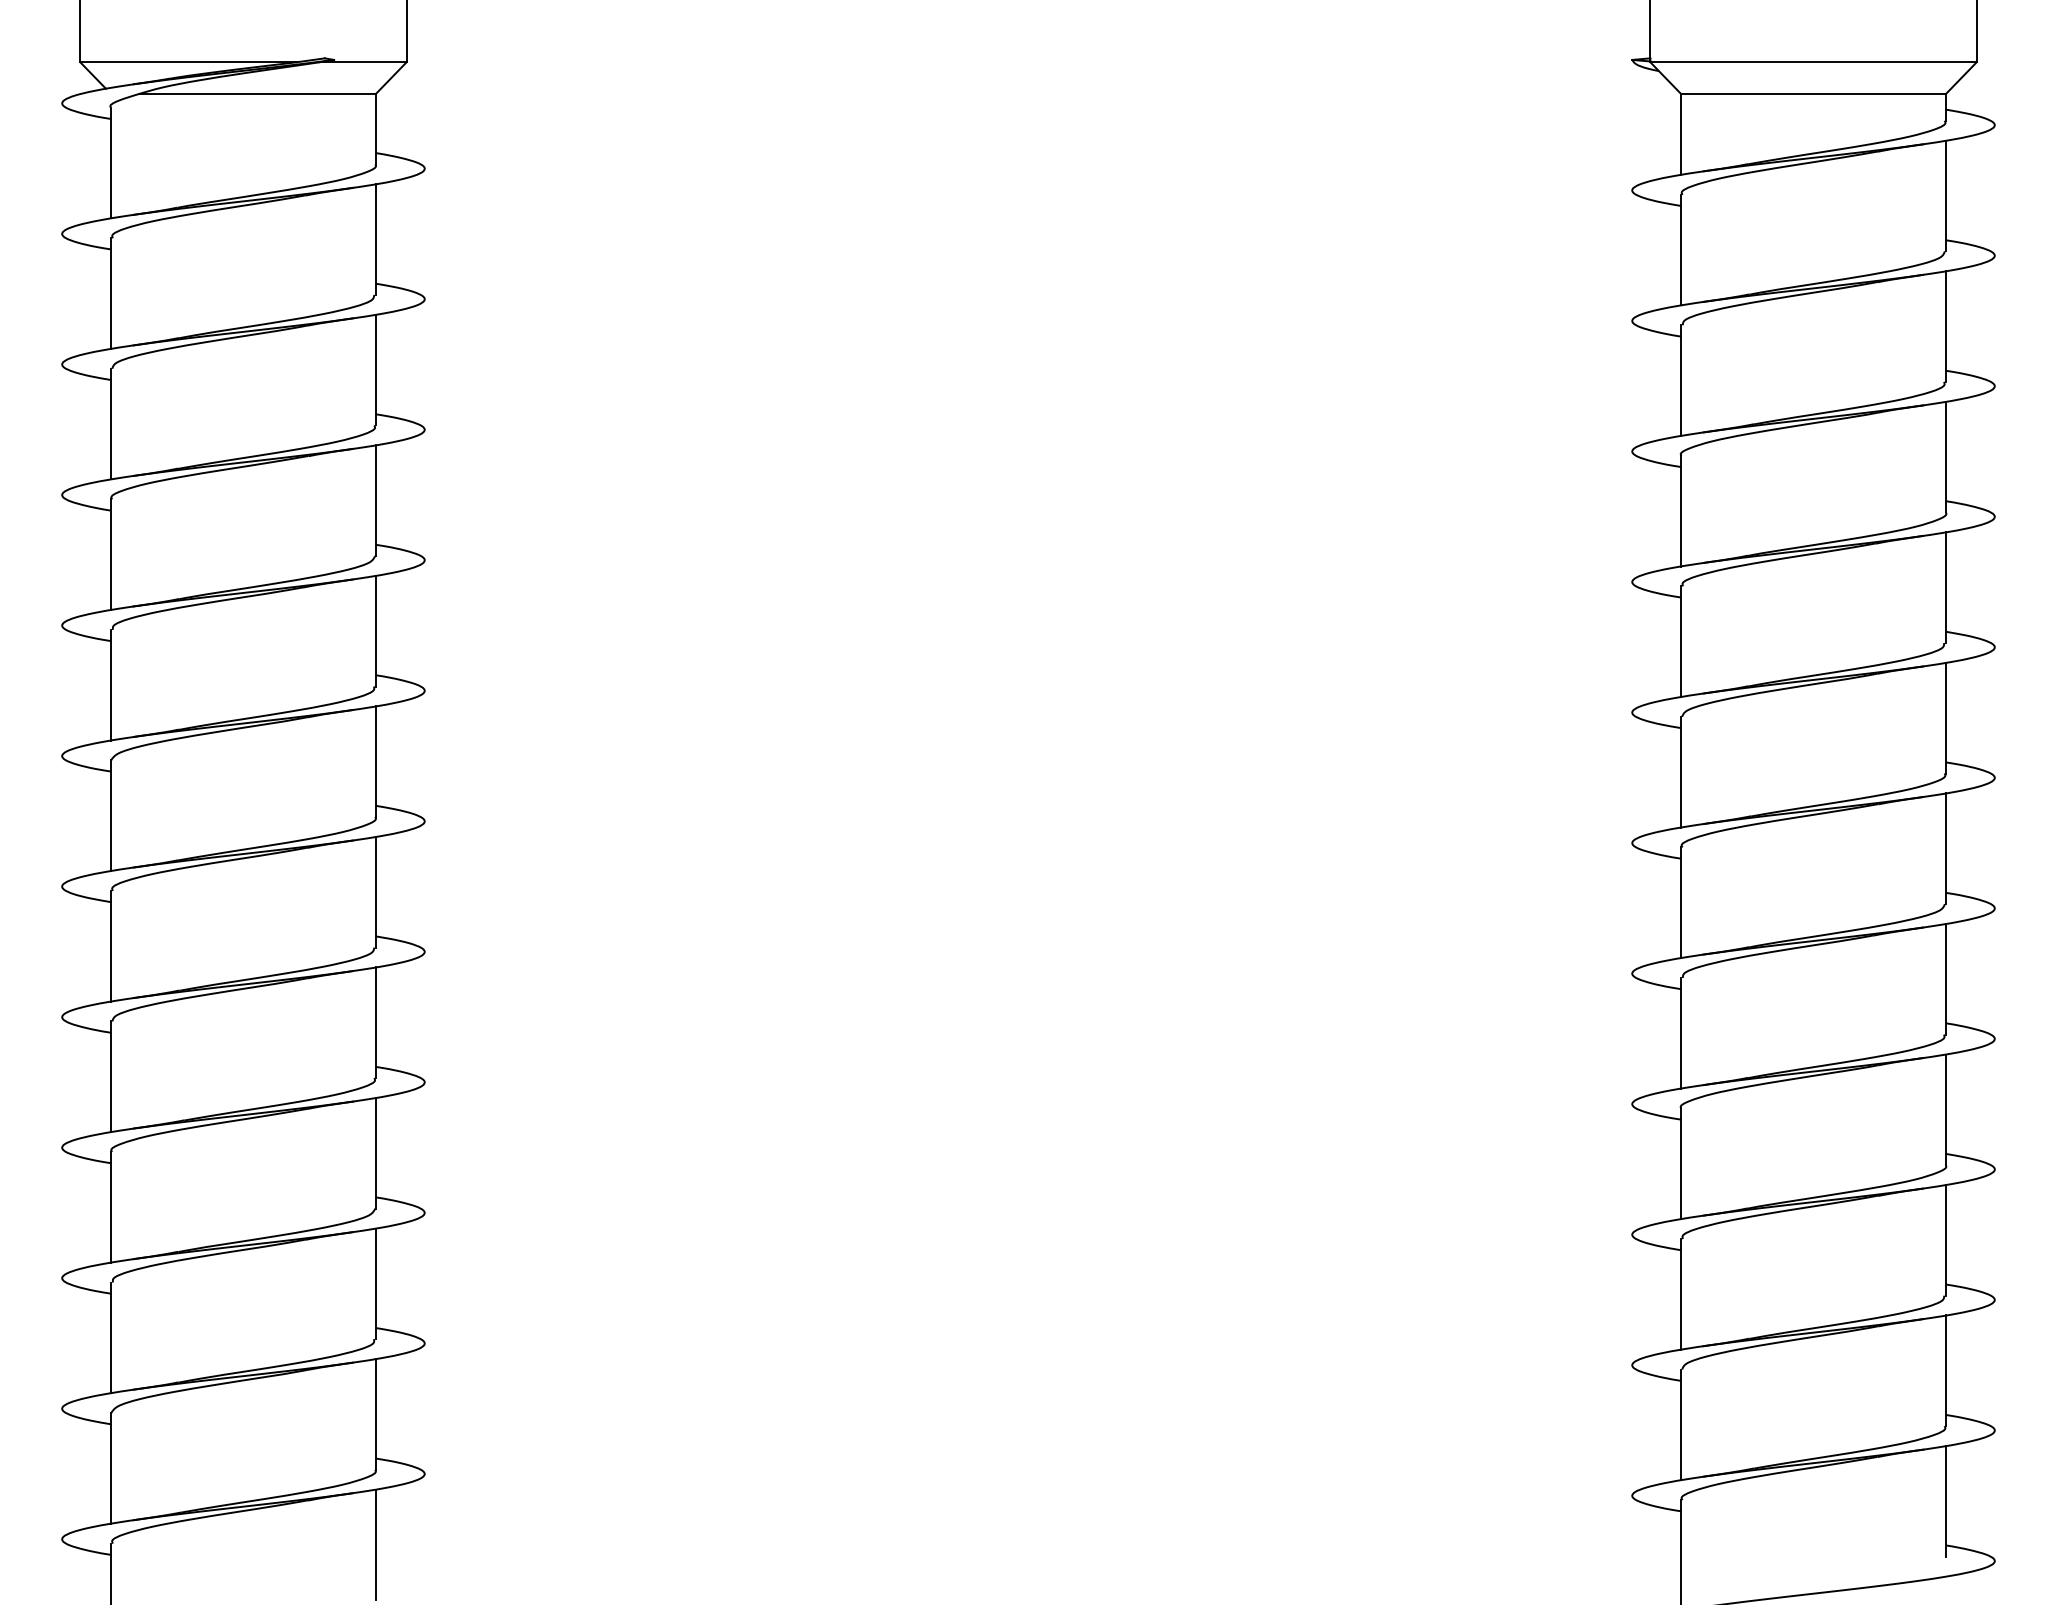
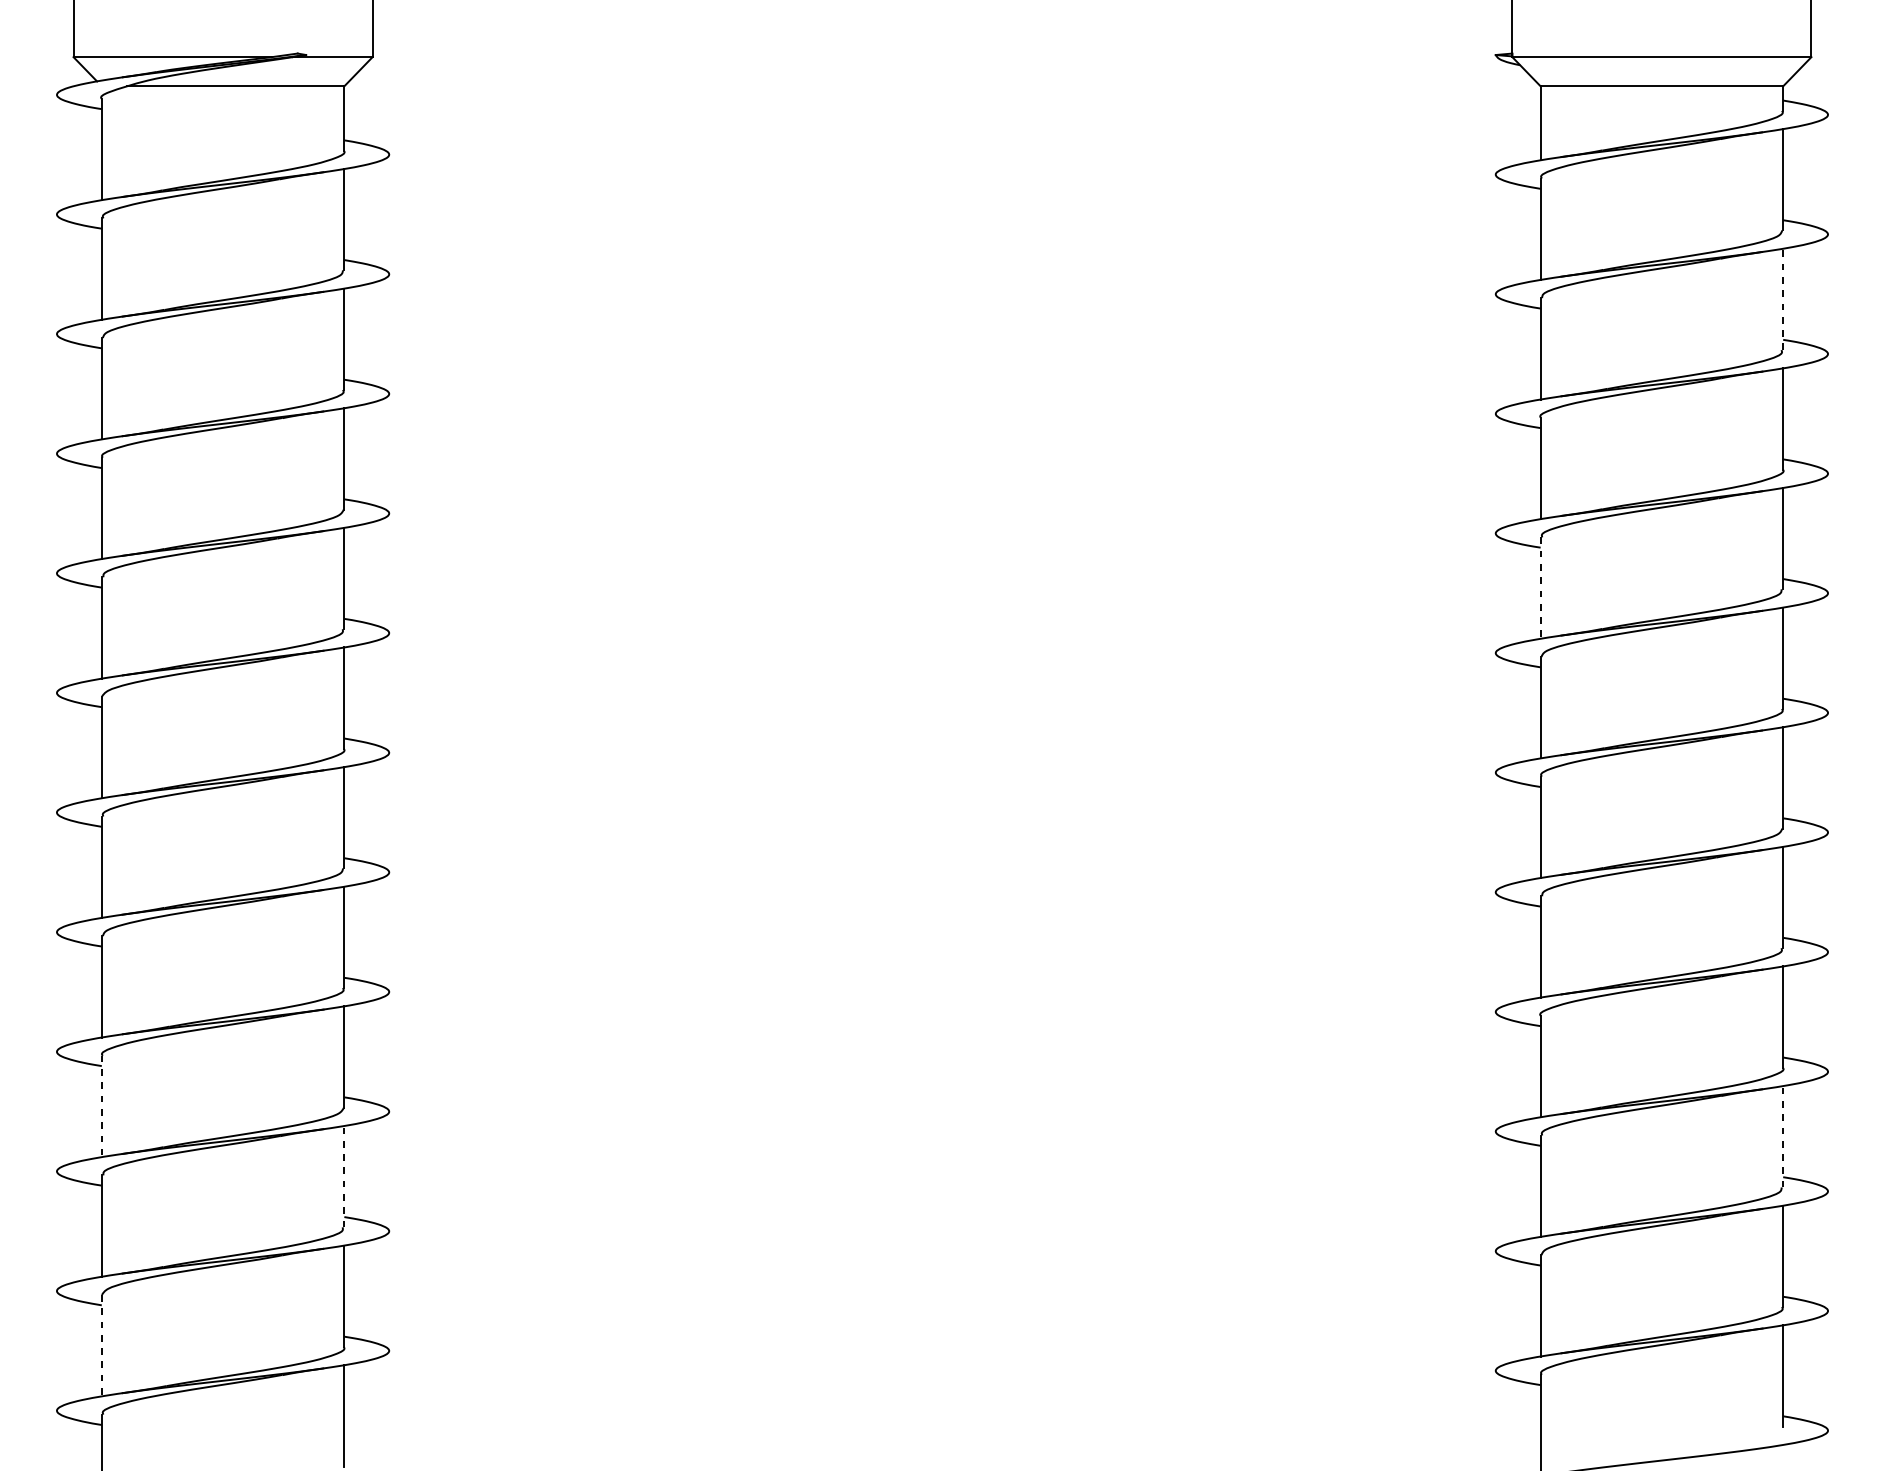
line: (1945, 326) -> (1782, 299), solid -> dashed
line: (1681, 642) -> (1540, 588), solid -> dashed
line: (111, 1207) -> (102, 1106), solid -> dashed
line: (1945, 1239) -> (1782, 1135), solid -> dashed
line: (375, 1283) -> (344, 1176), solid -> dashed
line: (111, 1468) -> (102, 1345), solid -> dashed

